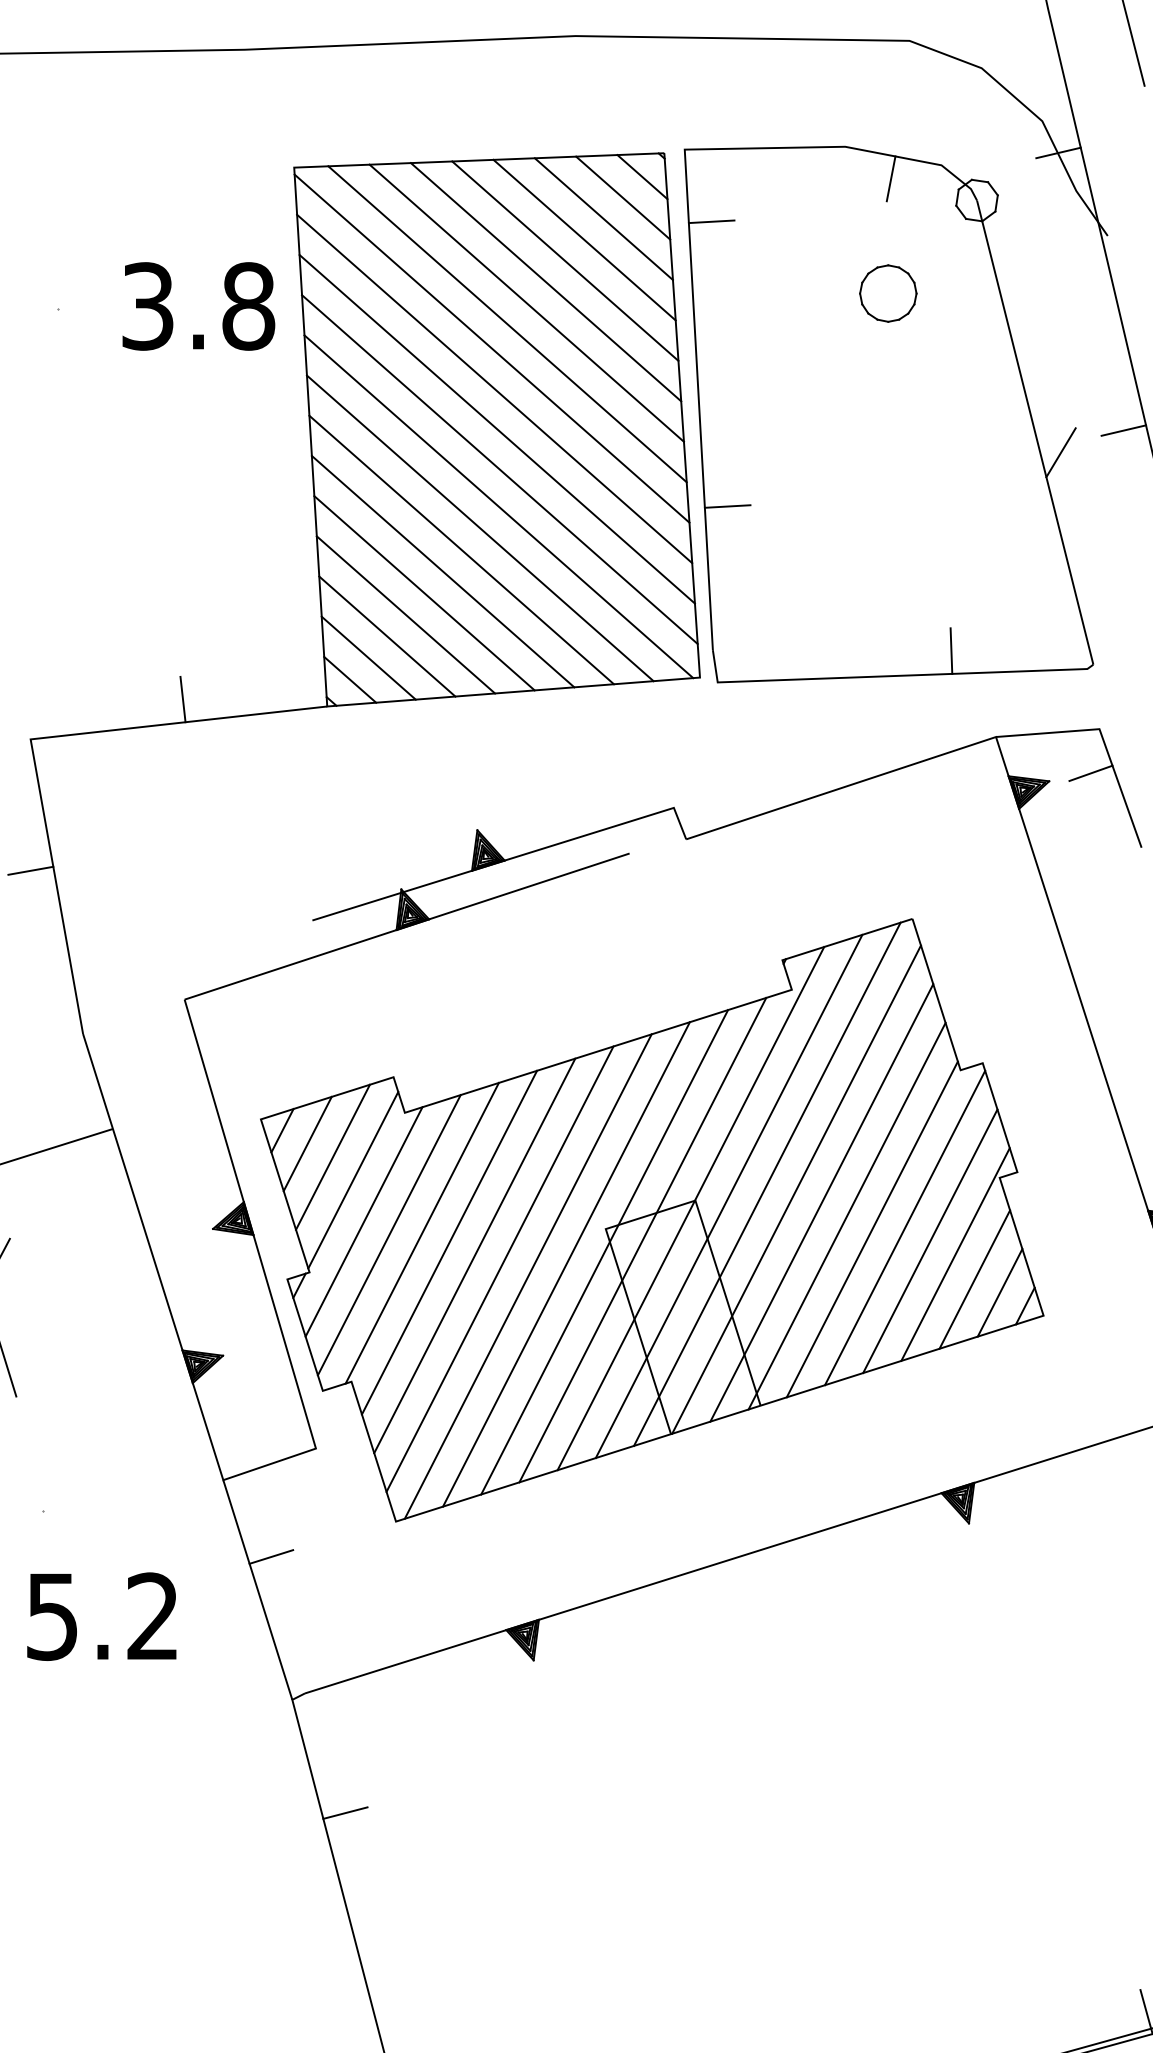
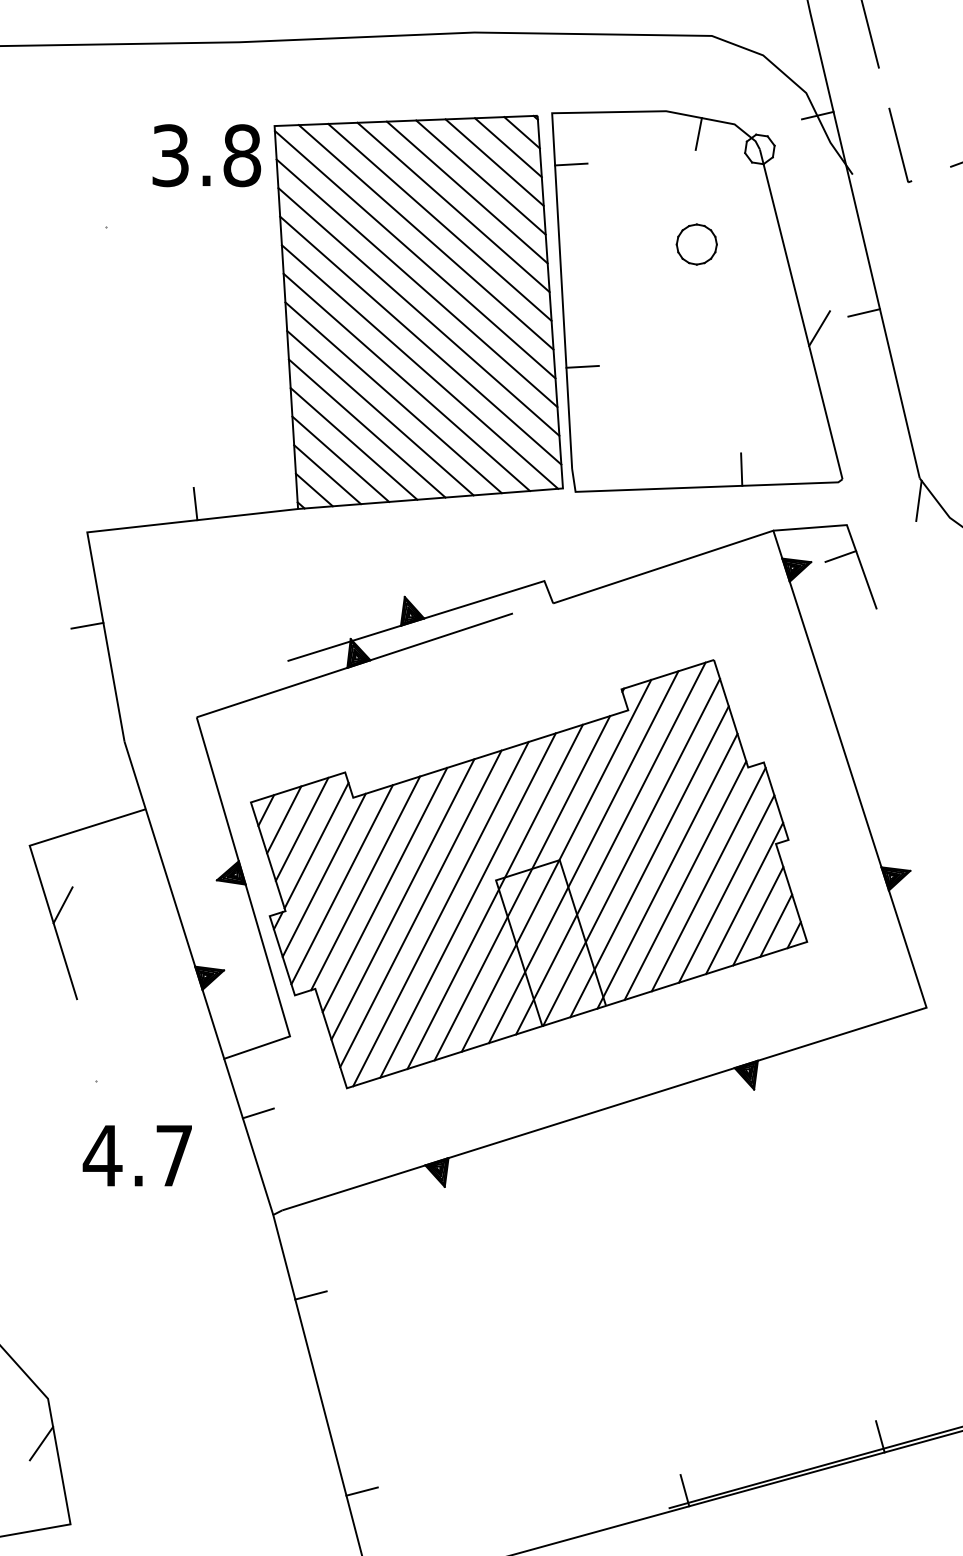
part: (887, 293) -> (696, 244), moved
text: (198, 306) -> (206, 155), moved
text: (99, 1616) -> (136, 1155), 5.2 -> 4.7

